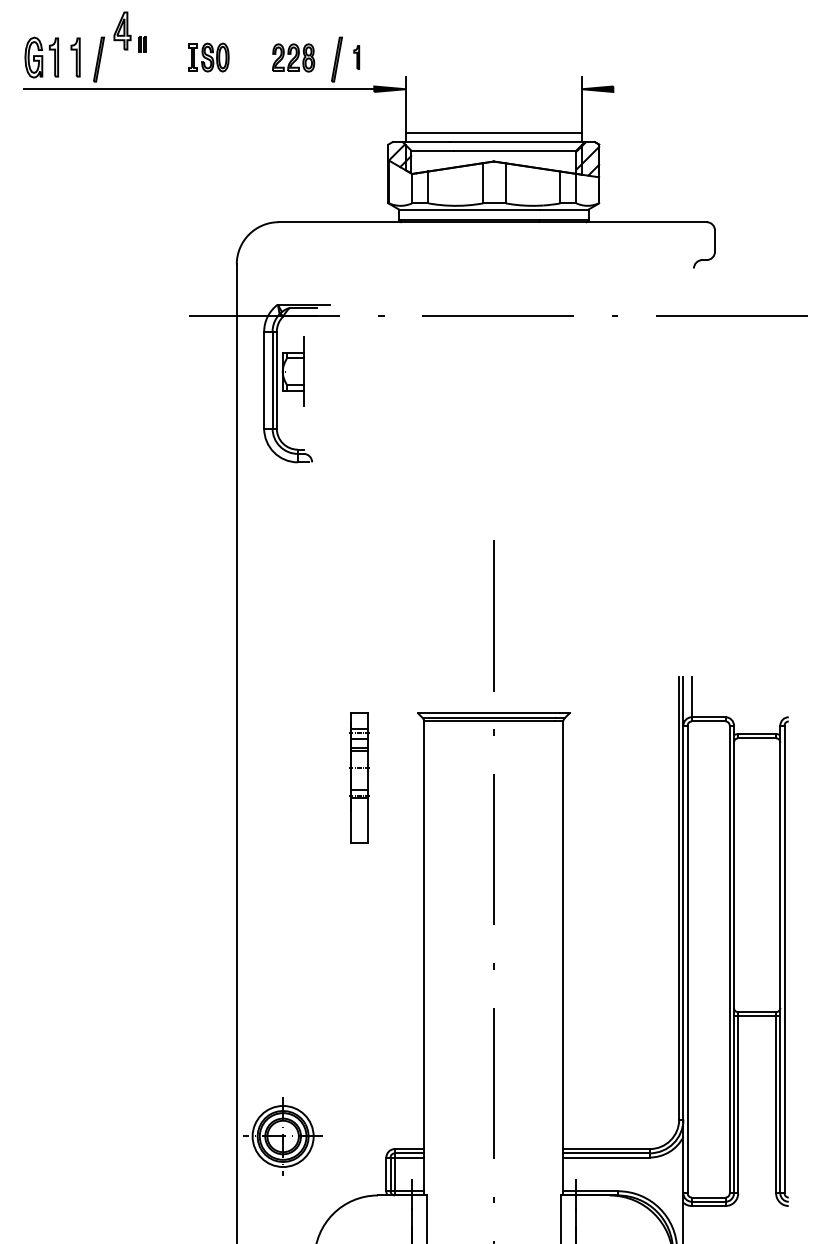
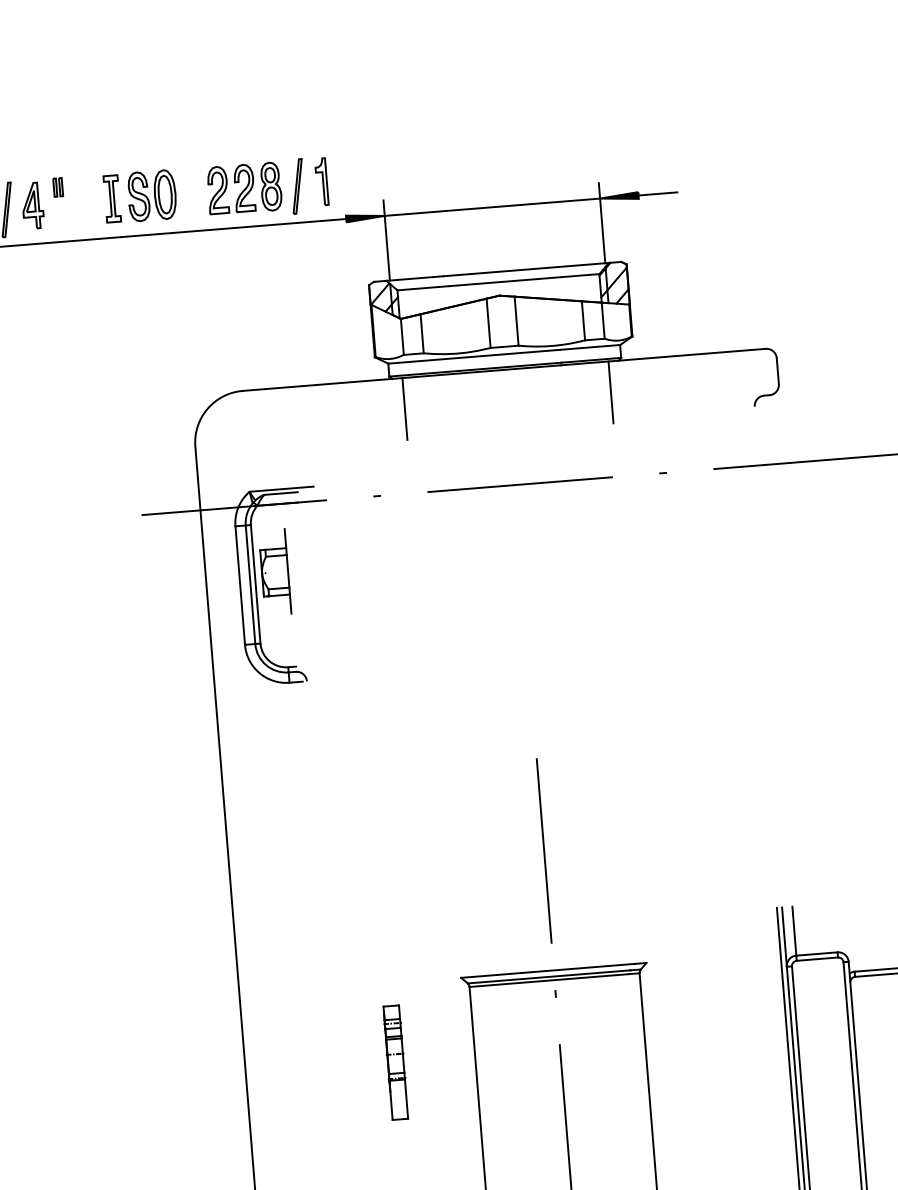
part: (122, 30) -> (32, 205), moved
part: (208, 57) -> (140, 196), size x1.43
part: (293, 57) -> (244, 188), size x1.43
part: (356, 57) -> (321, 181), size x1.67
line: (629, 89) -> (658, 194), added
line: (493, 133) -> (492, 207), moved
line: (409, 247) -> (404, 409), added
line: (578, 247) -> (611, 392), added
part: (359, 777) -> (395, 1062), size x0.71

